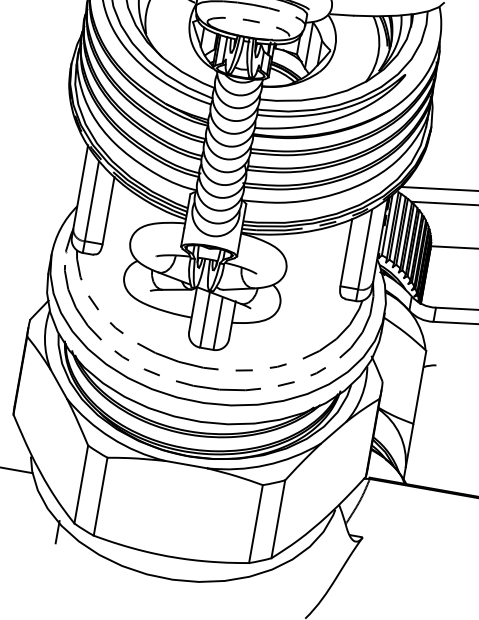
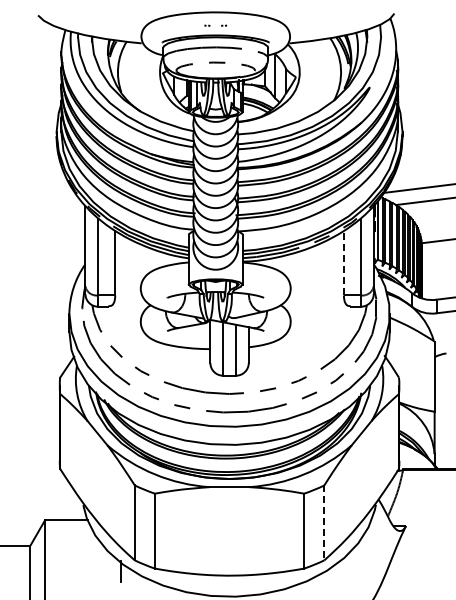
line: (346, 251) -> (343, 262), solid -> dashed
line: (278, 519) -> (324, 523), solid -> dashed

